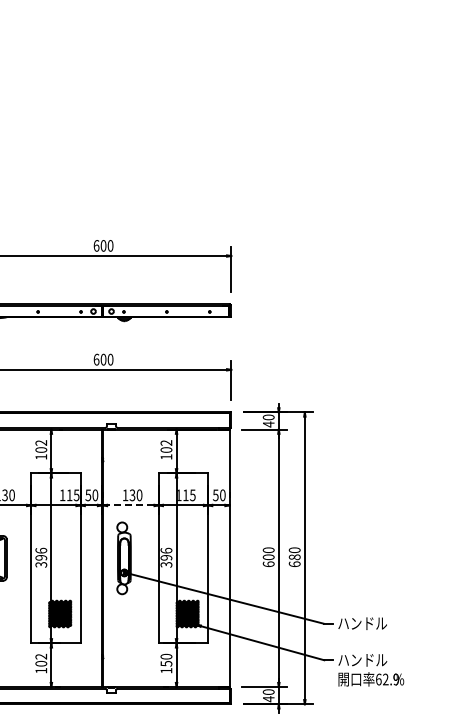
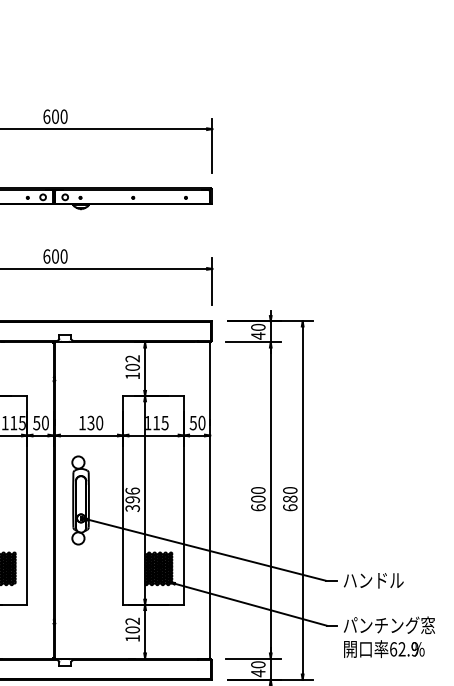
line: (130, 505) -> (88, 435), dashed -> solid
text: (166, 659) -> (132, 624), 150 -> 102
text: (375, 659) -> (389, 624), ハンドル -> パンチング窓

